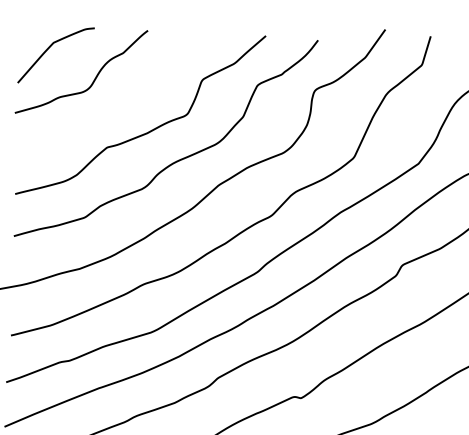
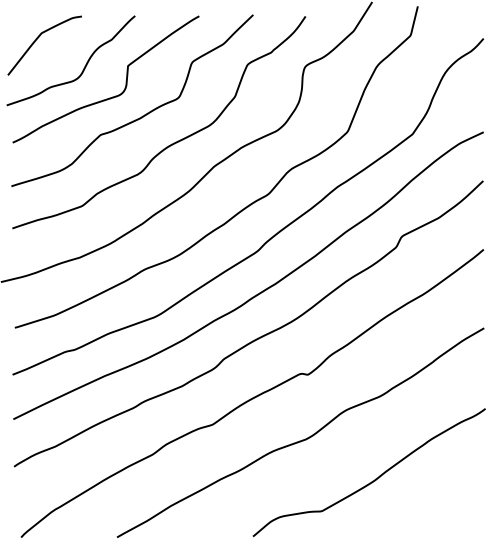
curve: (120, 109) -> (112, 96), added

